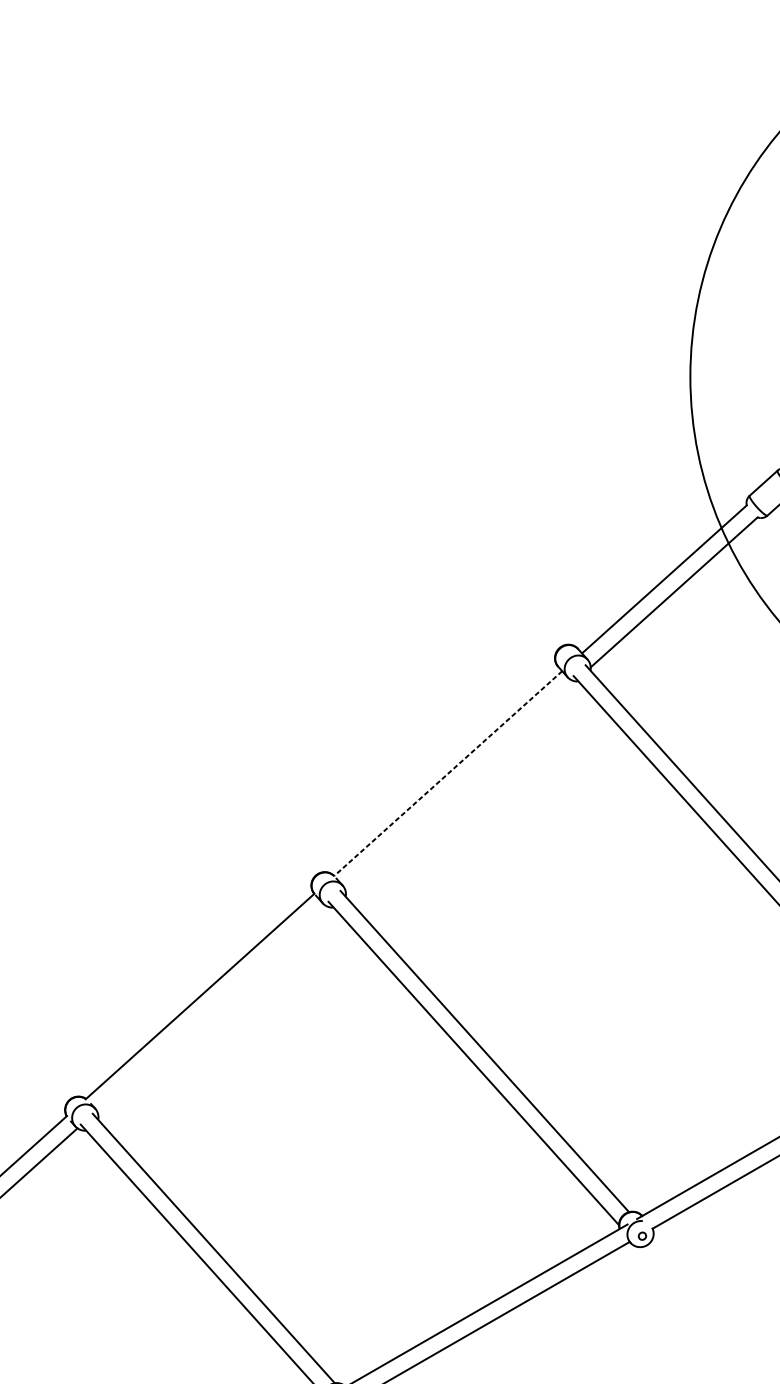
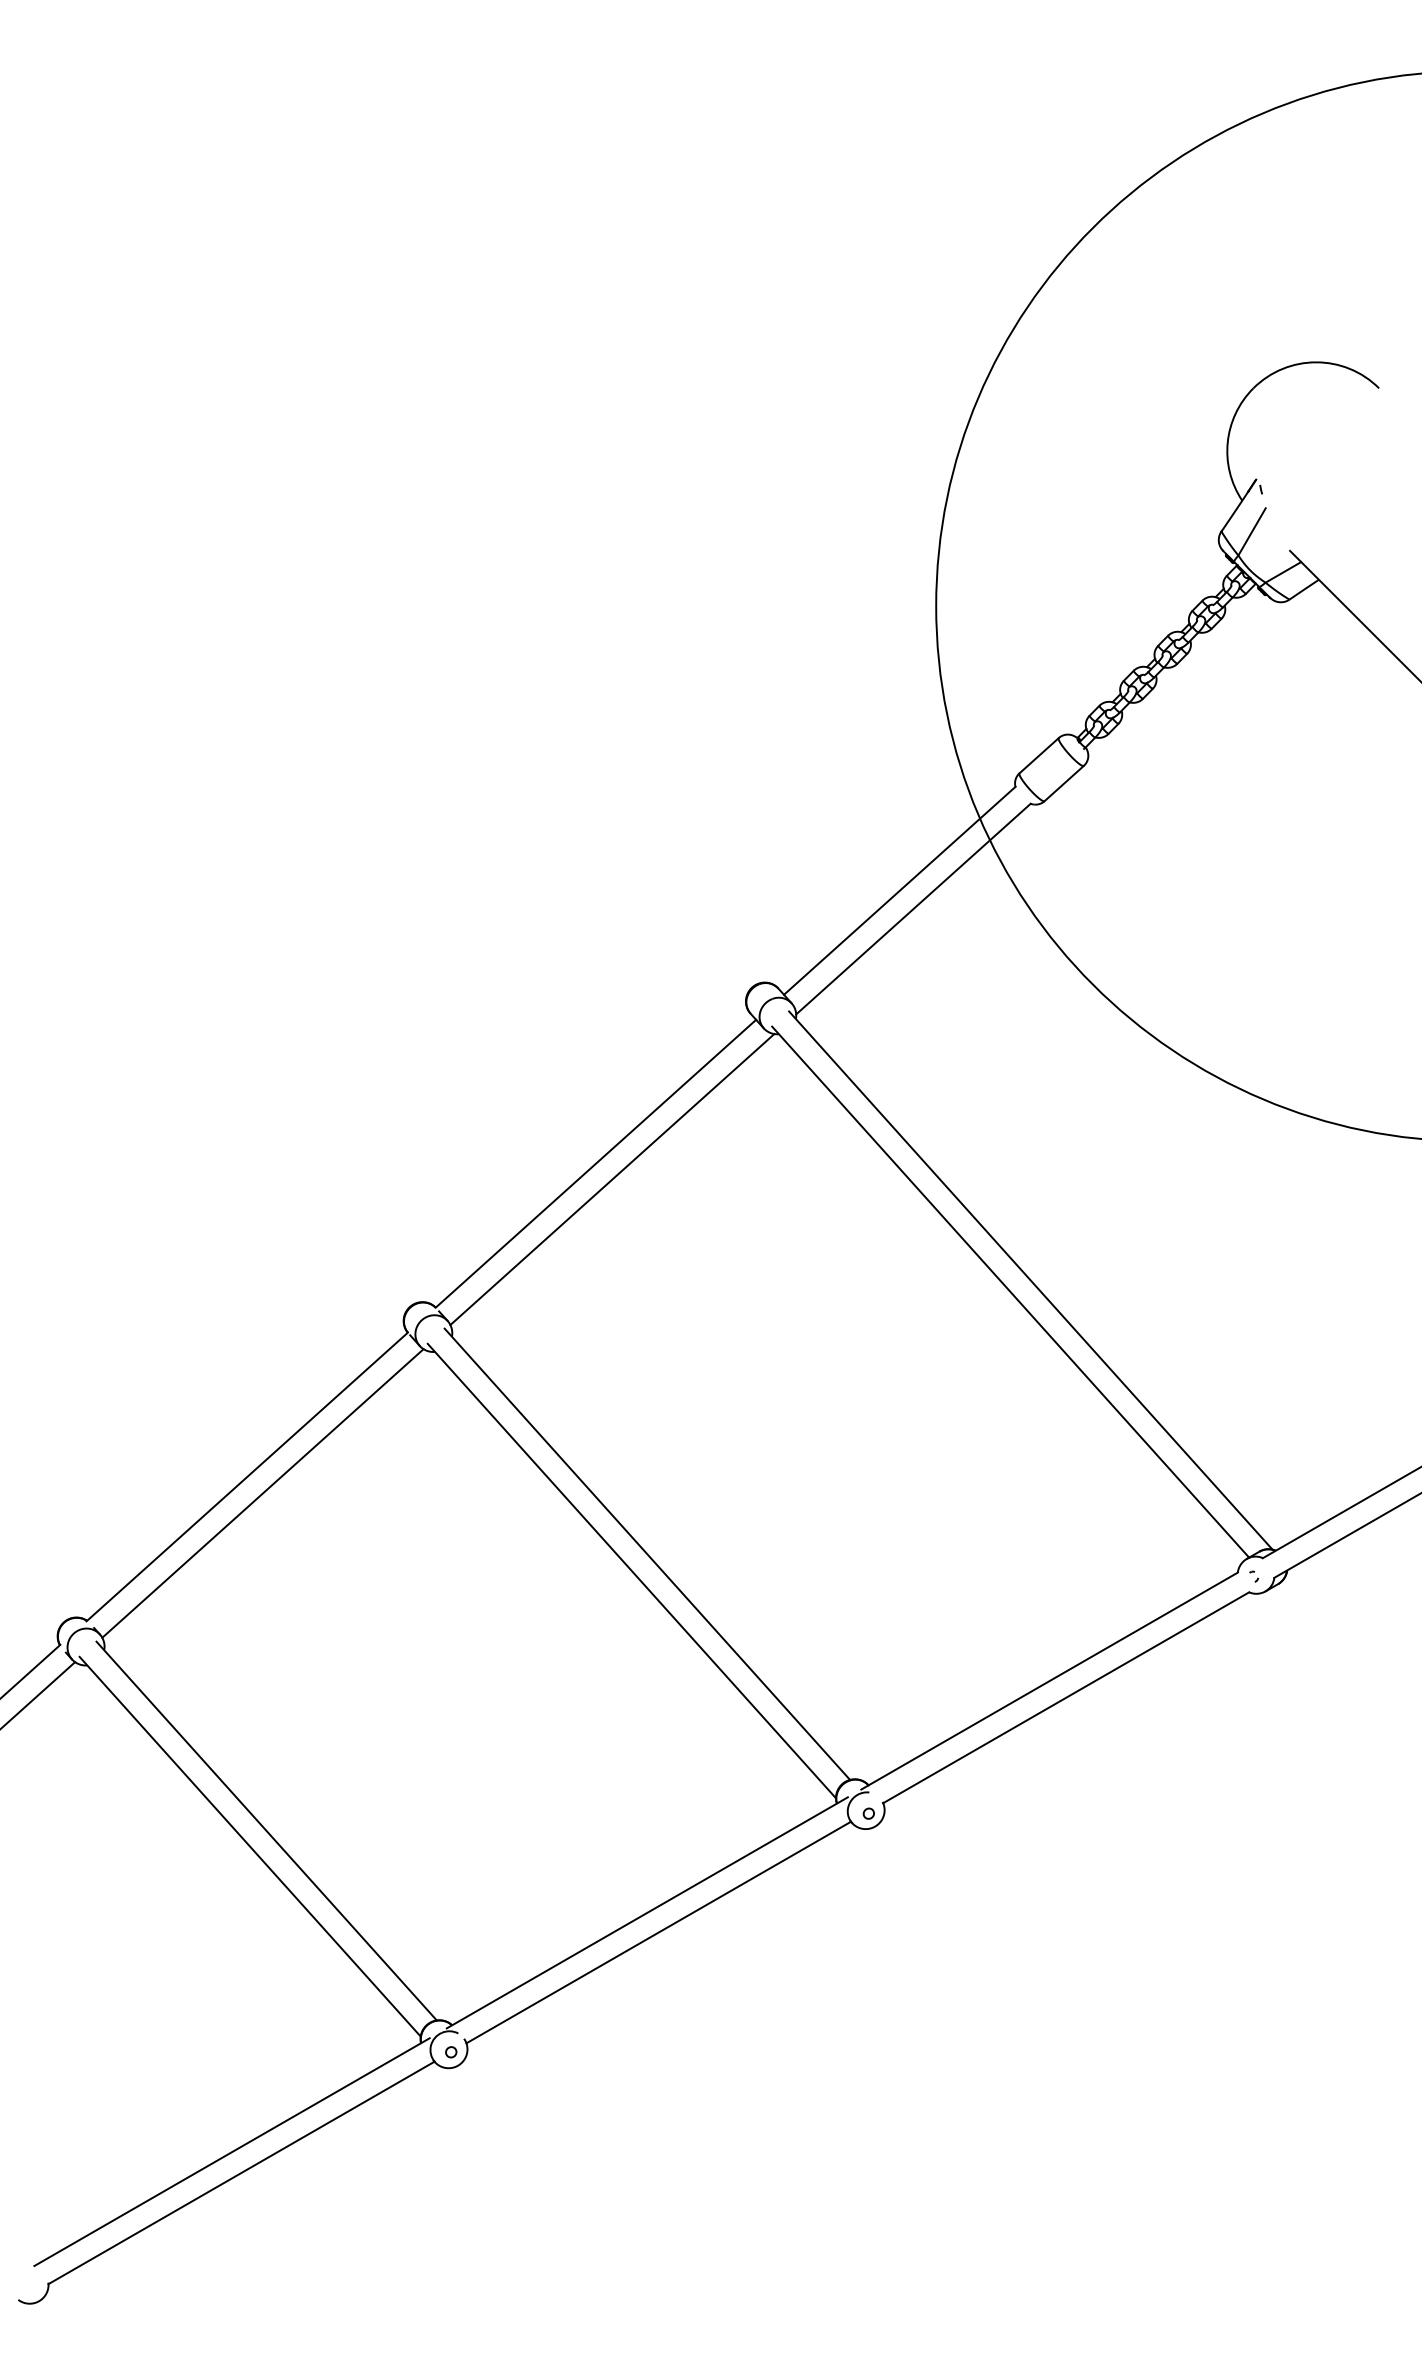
line: (447, 774) -> (595, 1164), dashed -> solid
line: (460, 784) -> (612, 1179), added
line: (210, 1008) -> (262, 1493), added

